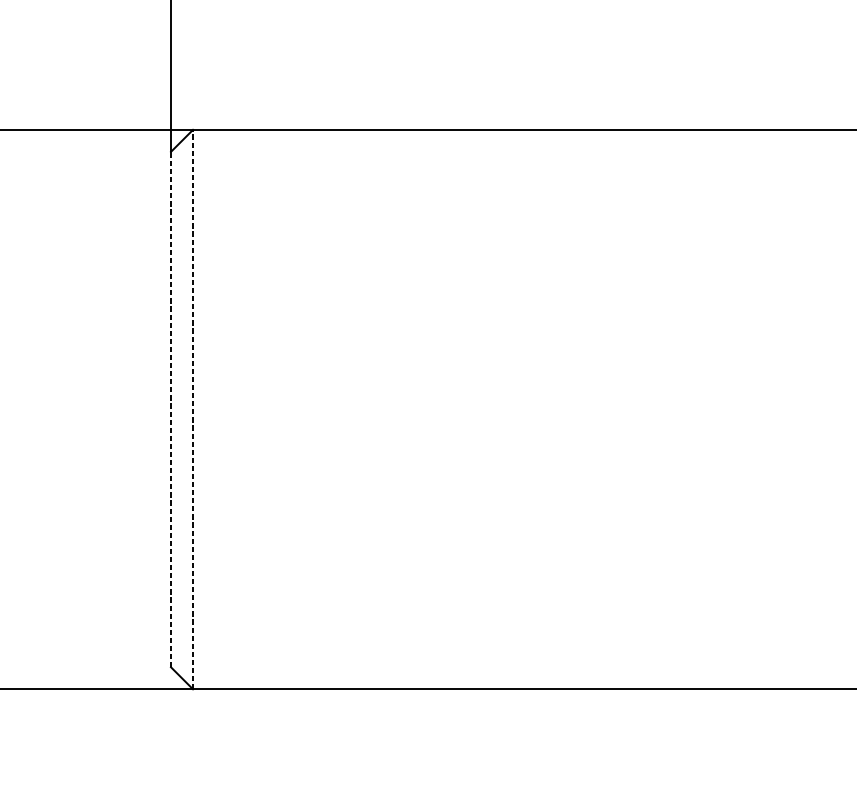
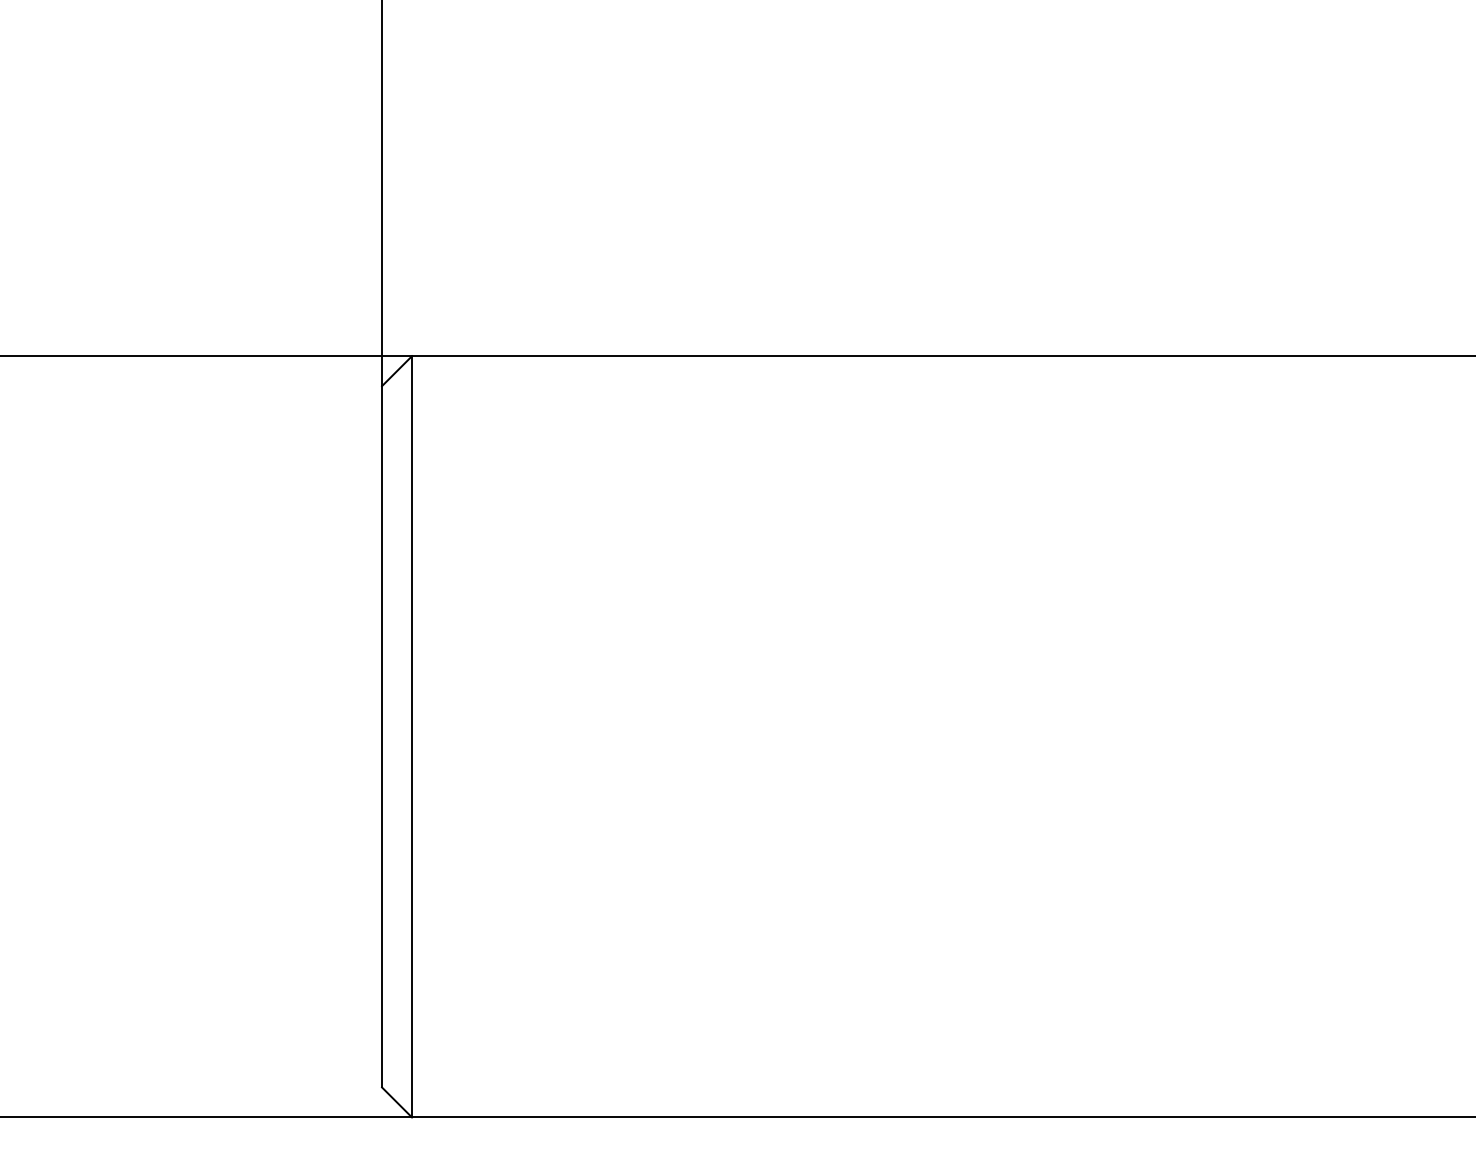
line: (171, 409) -> (382, 736), dashed -> solid
line: (193, 409) -> (412, 736), dashed -> solid

